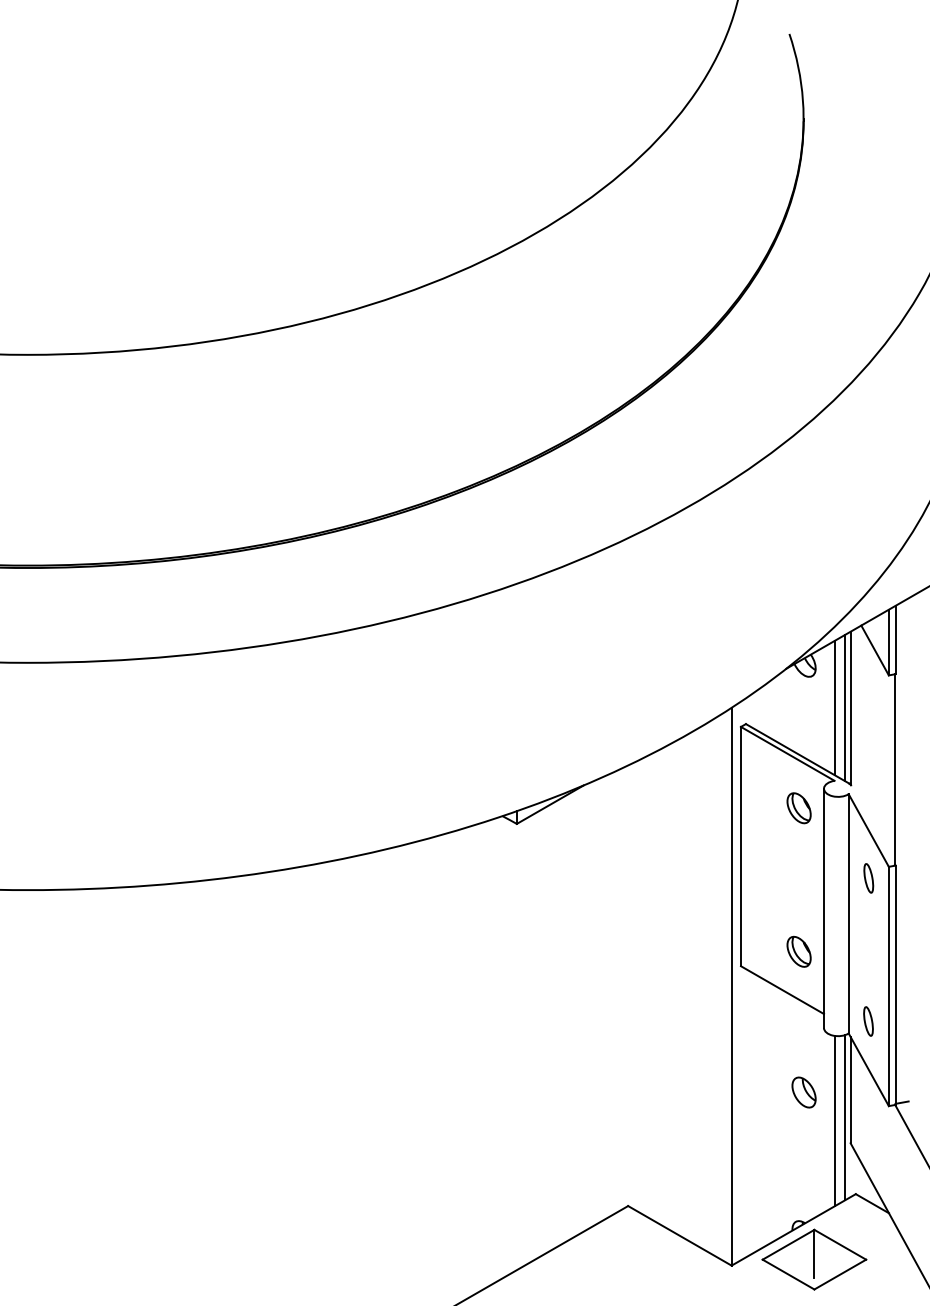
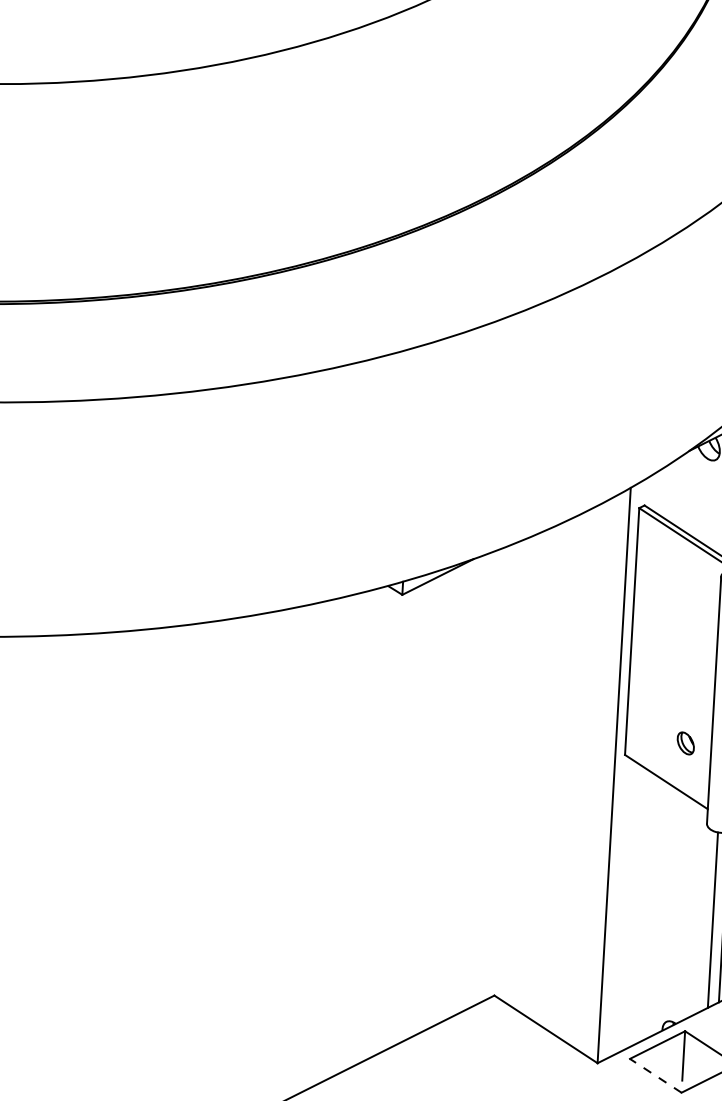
part: (798, 808) -> (693, 595), removed
part: (798, 951) -> (685, 743), size x0.7
part: (803, 1092) -> (682, 888), removed
line: (788, 1274) -> (655, 1075), solid -> dashed

